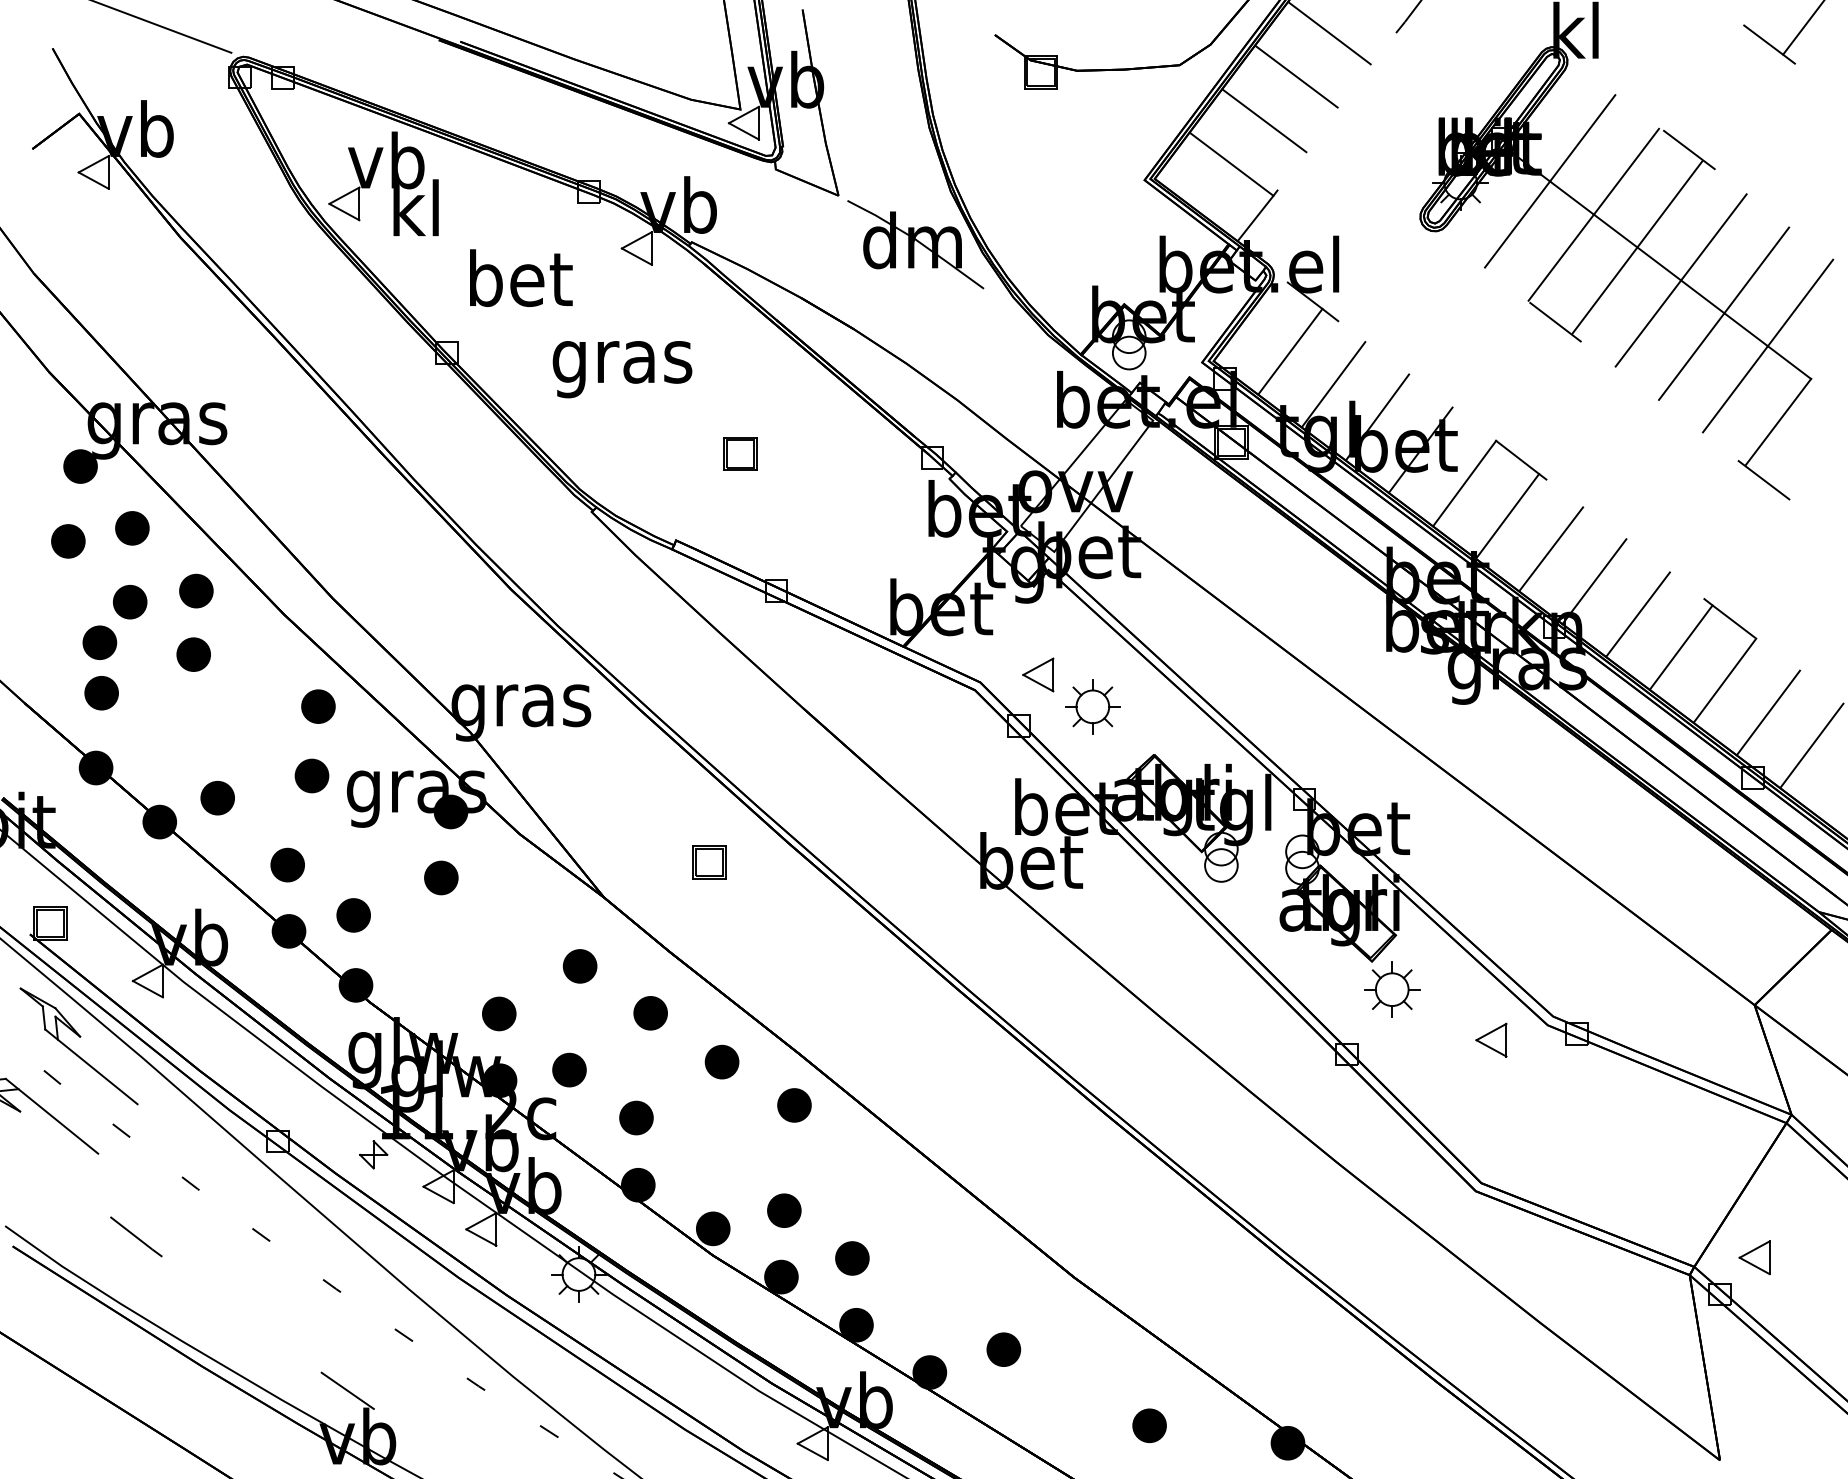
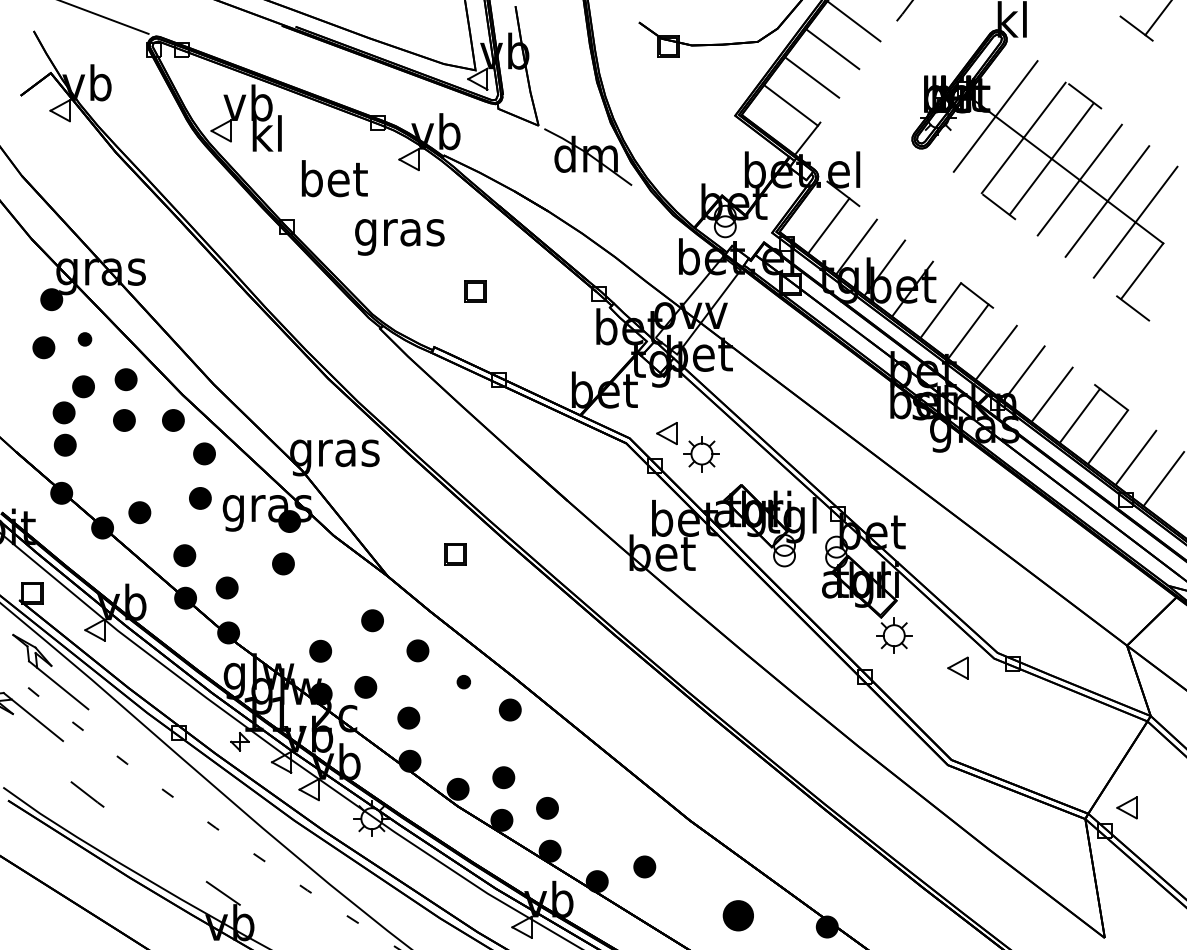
part: (131, 528) -> (84, 339), size x0.6
part: (270, 654) -> (173, 420), added
part: (721, 1060) -> (463, 681), size x0.6
part: (1149, 1425) -> (738, 915), size x1.4

